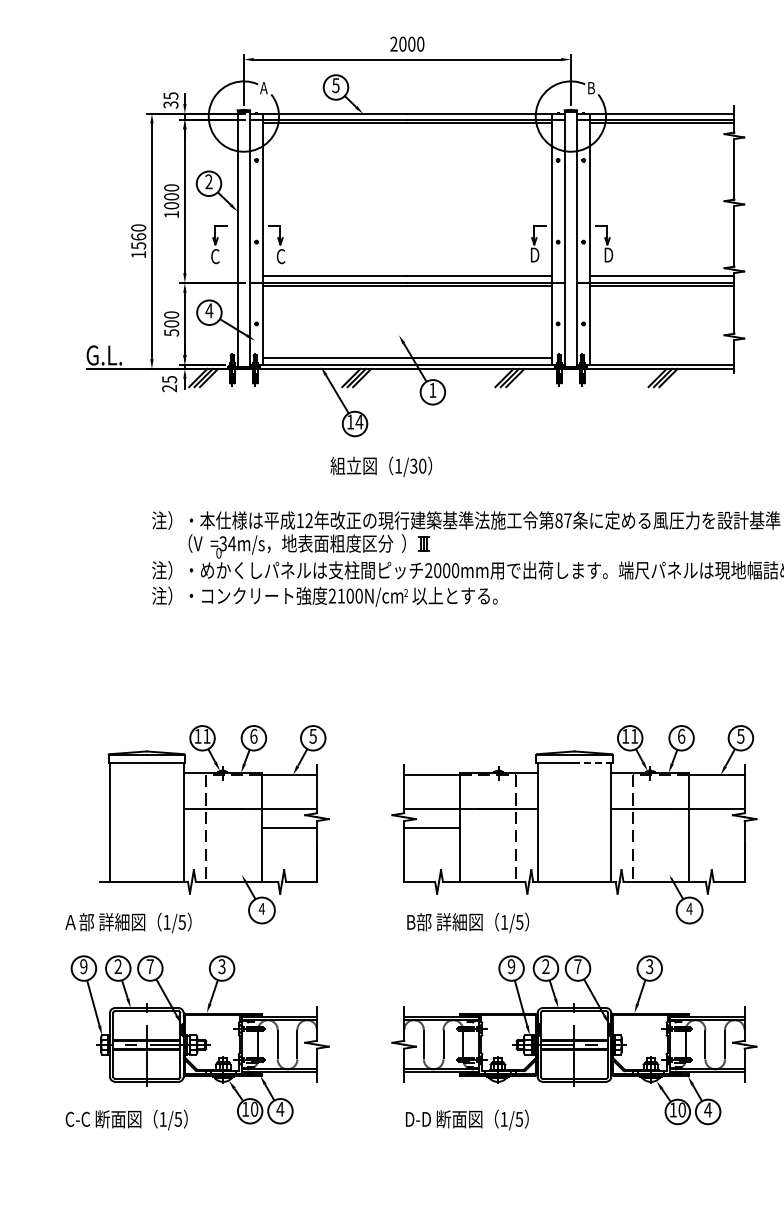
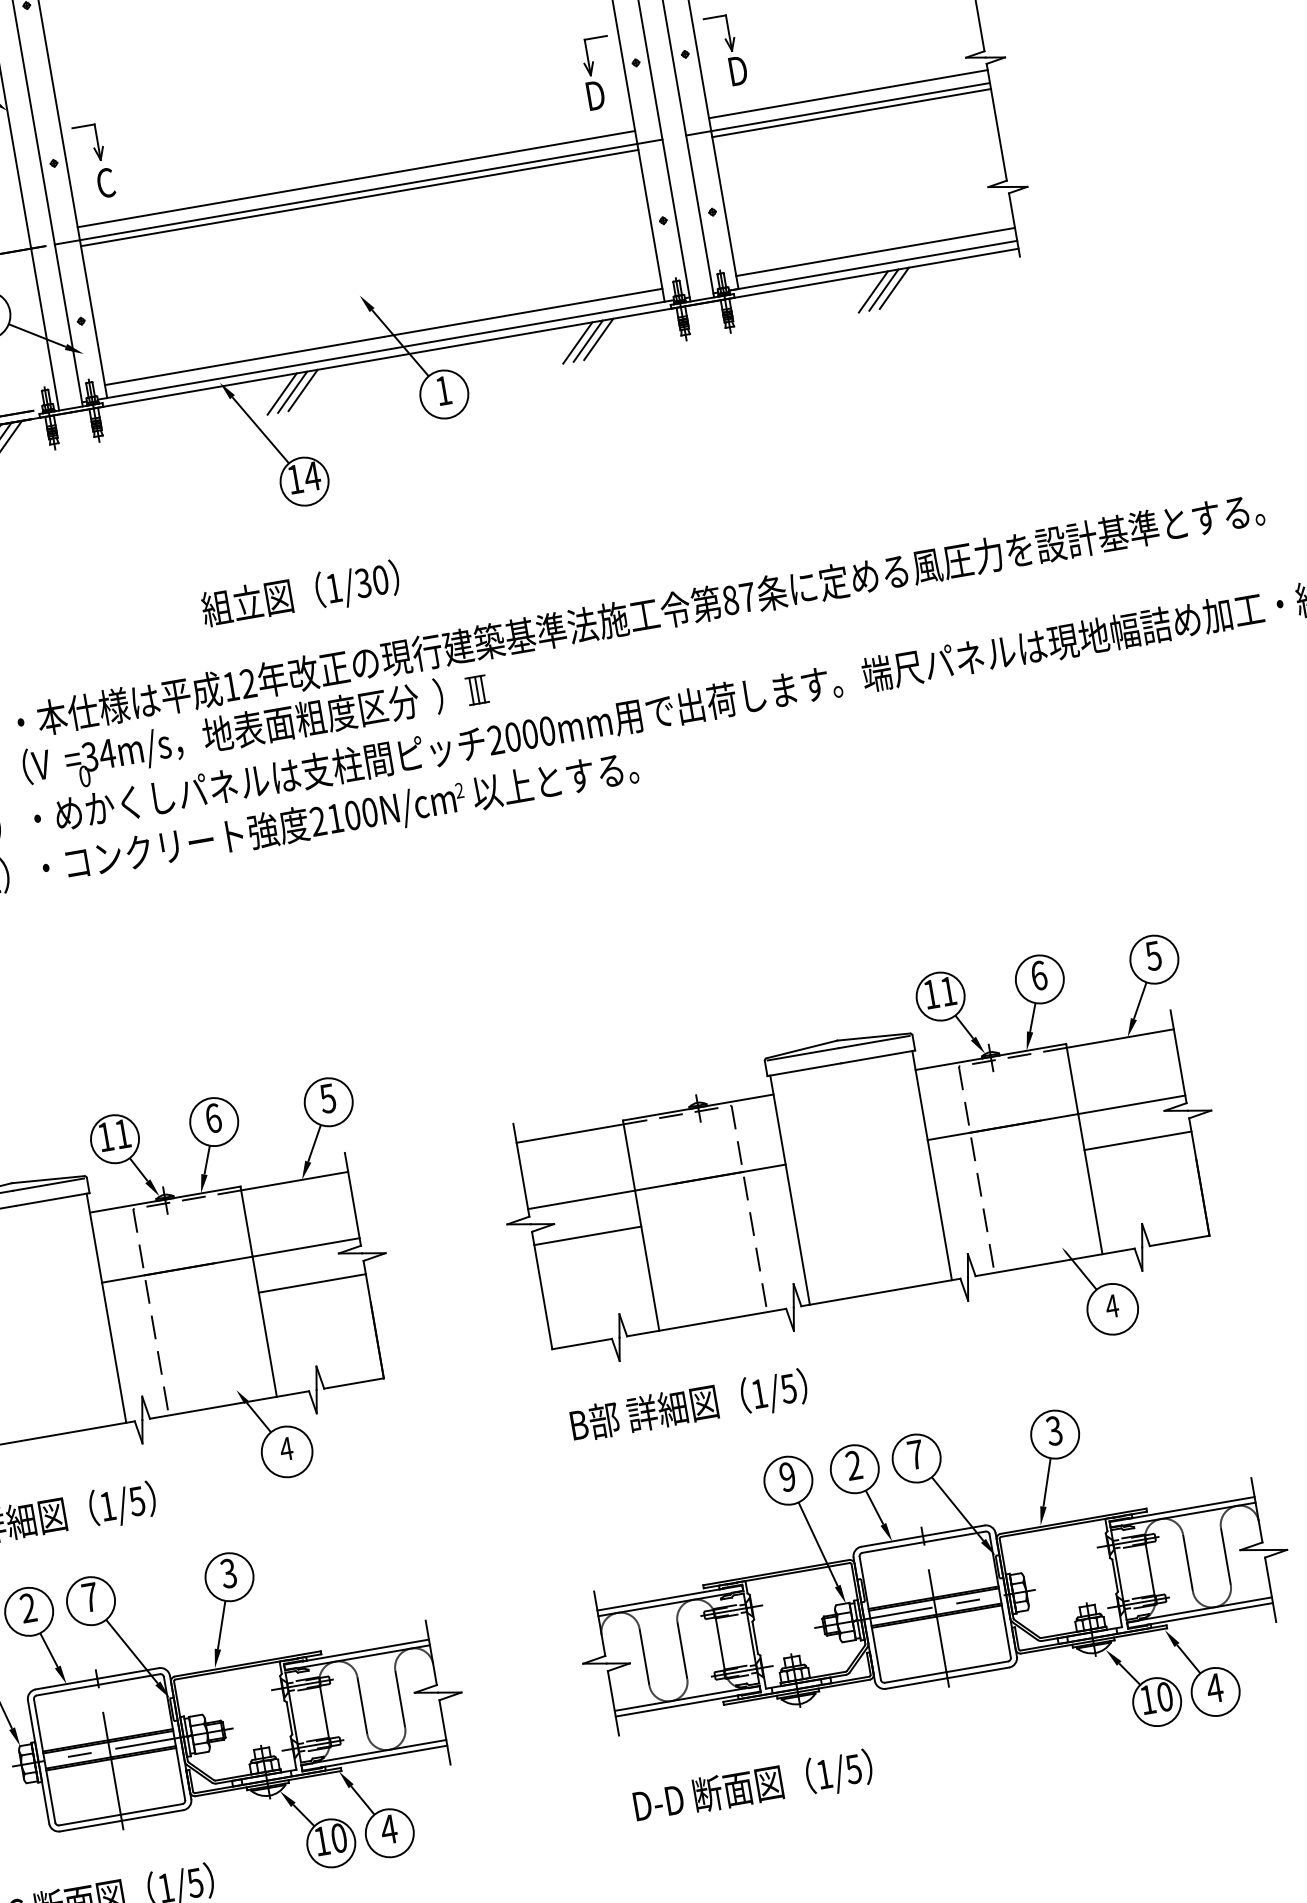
line: (662, 358) -> (876, 252), added
text: (380, 466) -> (299, 594), moved
line: (593, 763) -> (878, 1057), dashed -> solid
line: (716, 827) -> (1136, 1140), added

